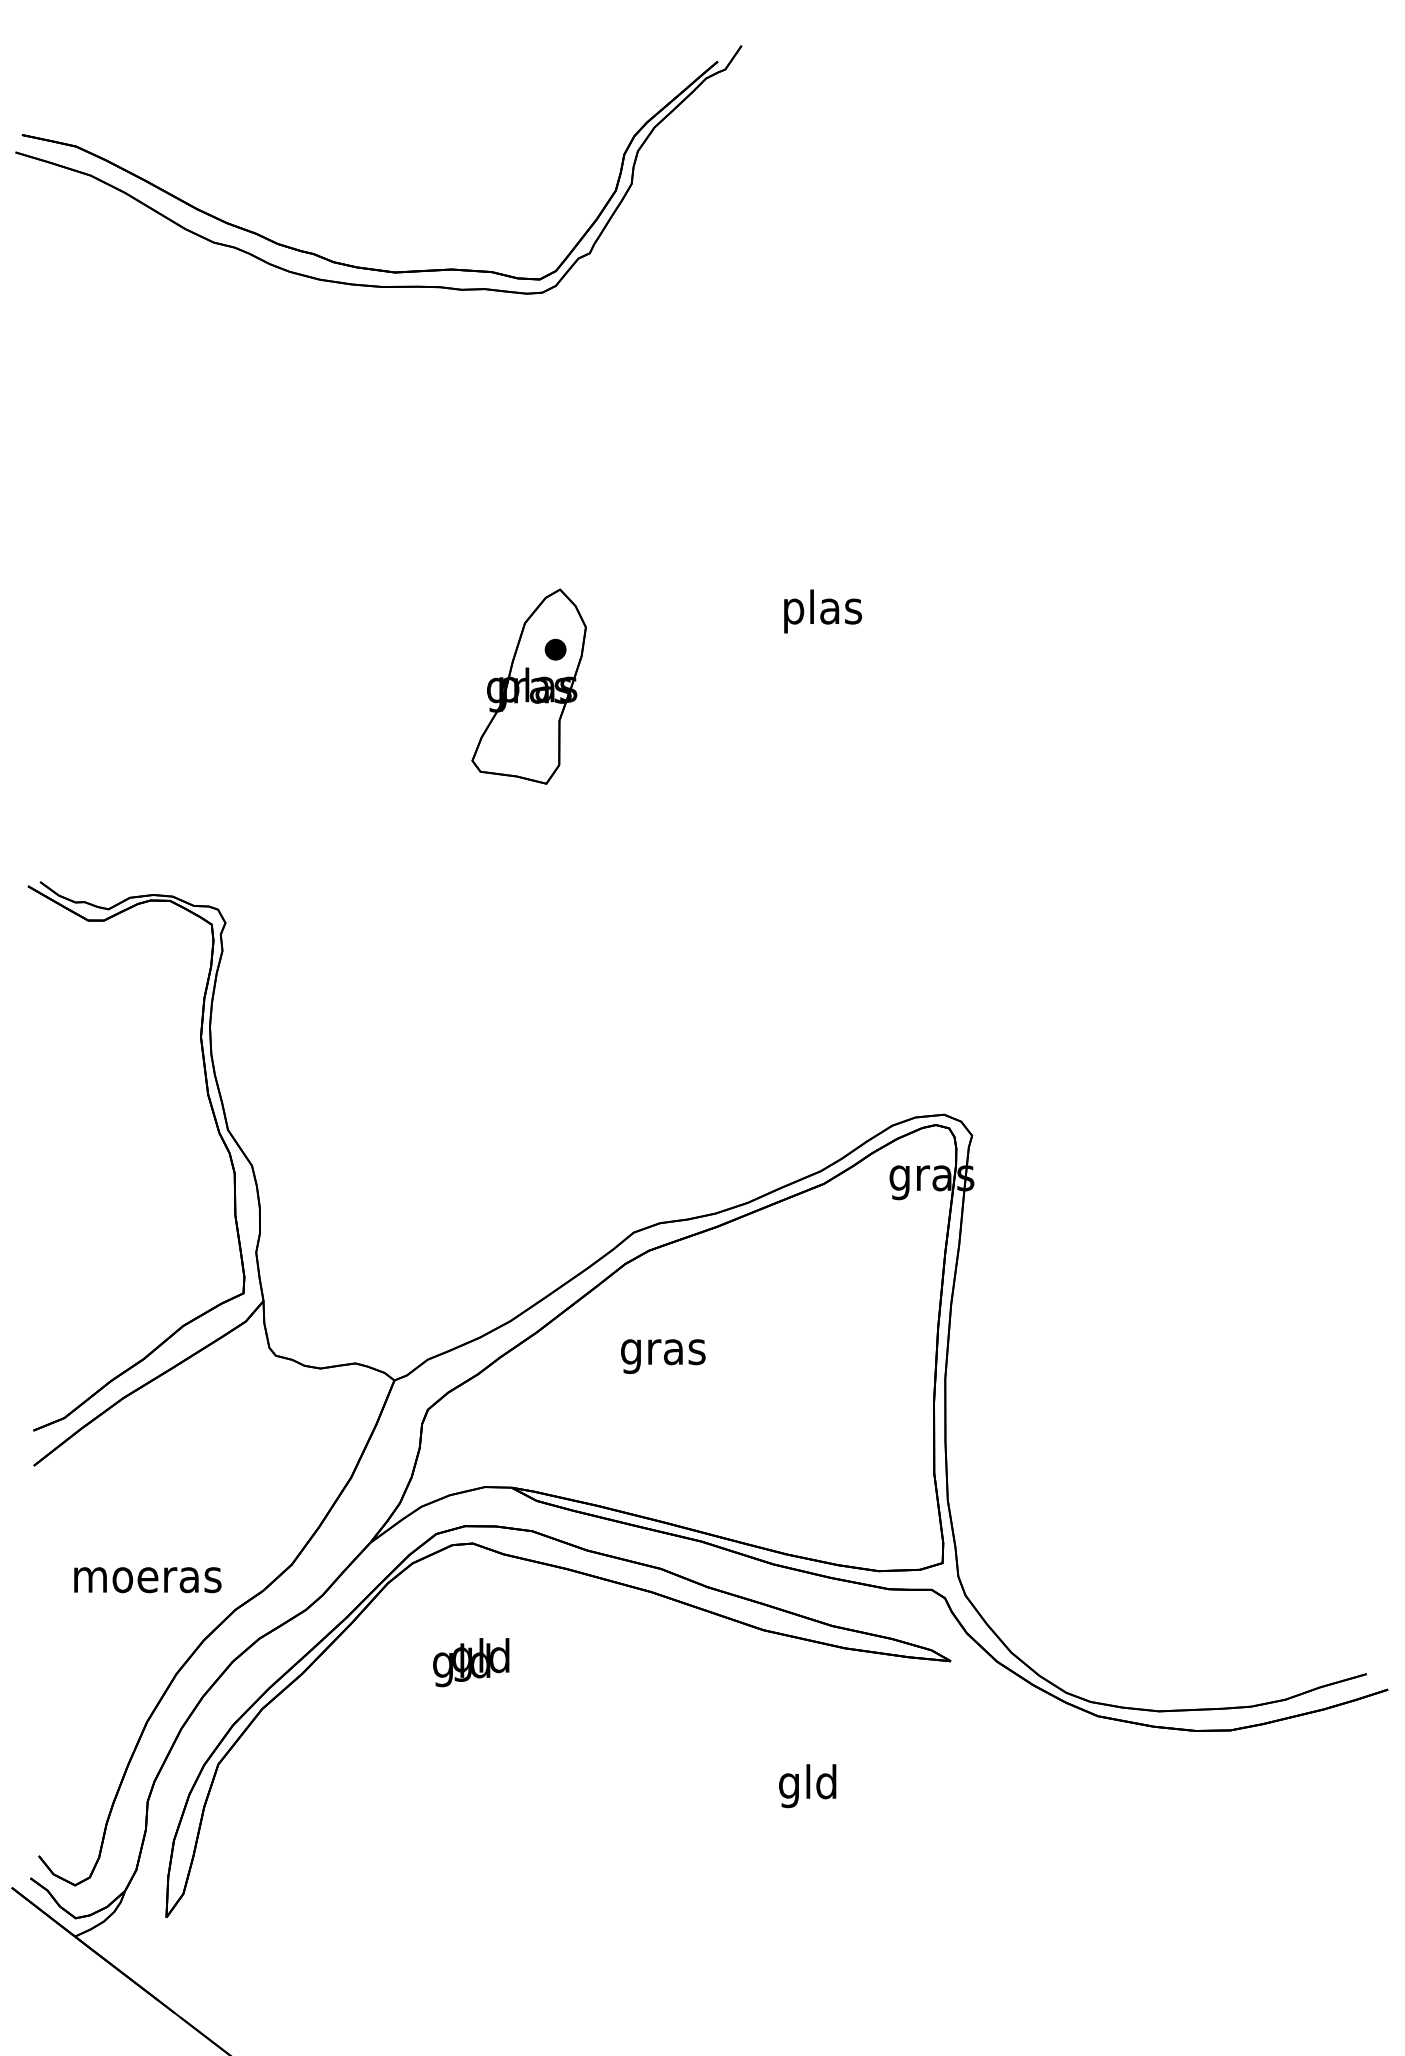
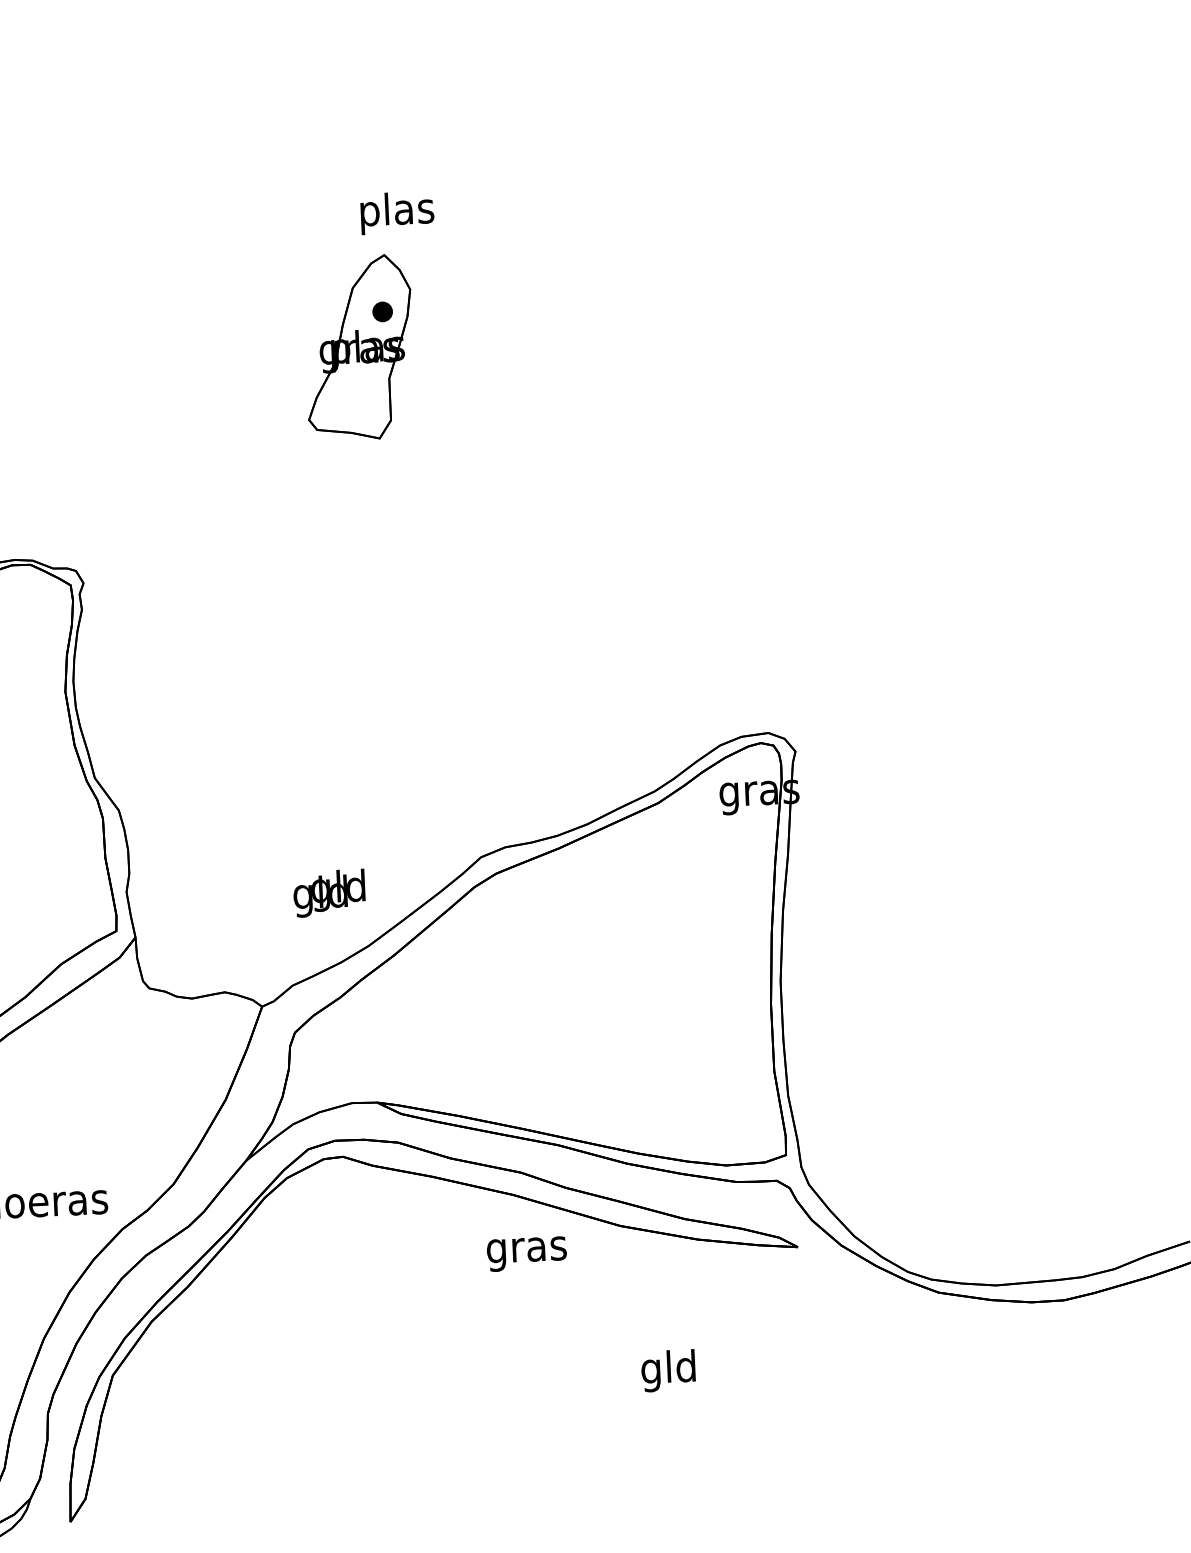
text: (822, 611) -> (396, 212), moved
text: (663, 1356) -> (527, 1254), moved
text: (471, 1662) -> (329, 893), moved

